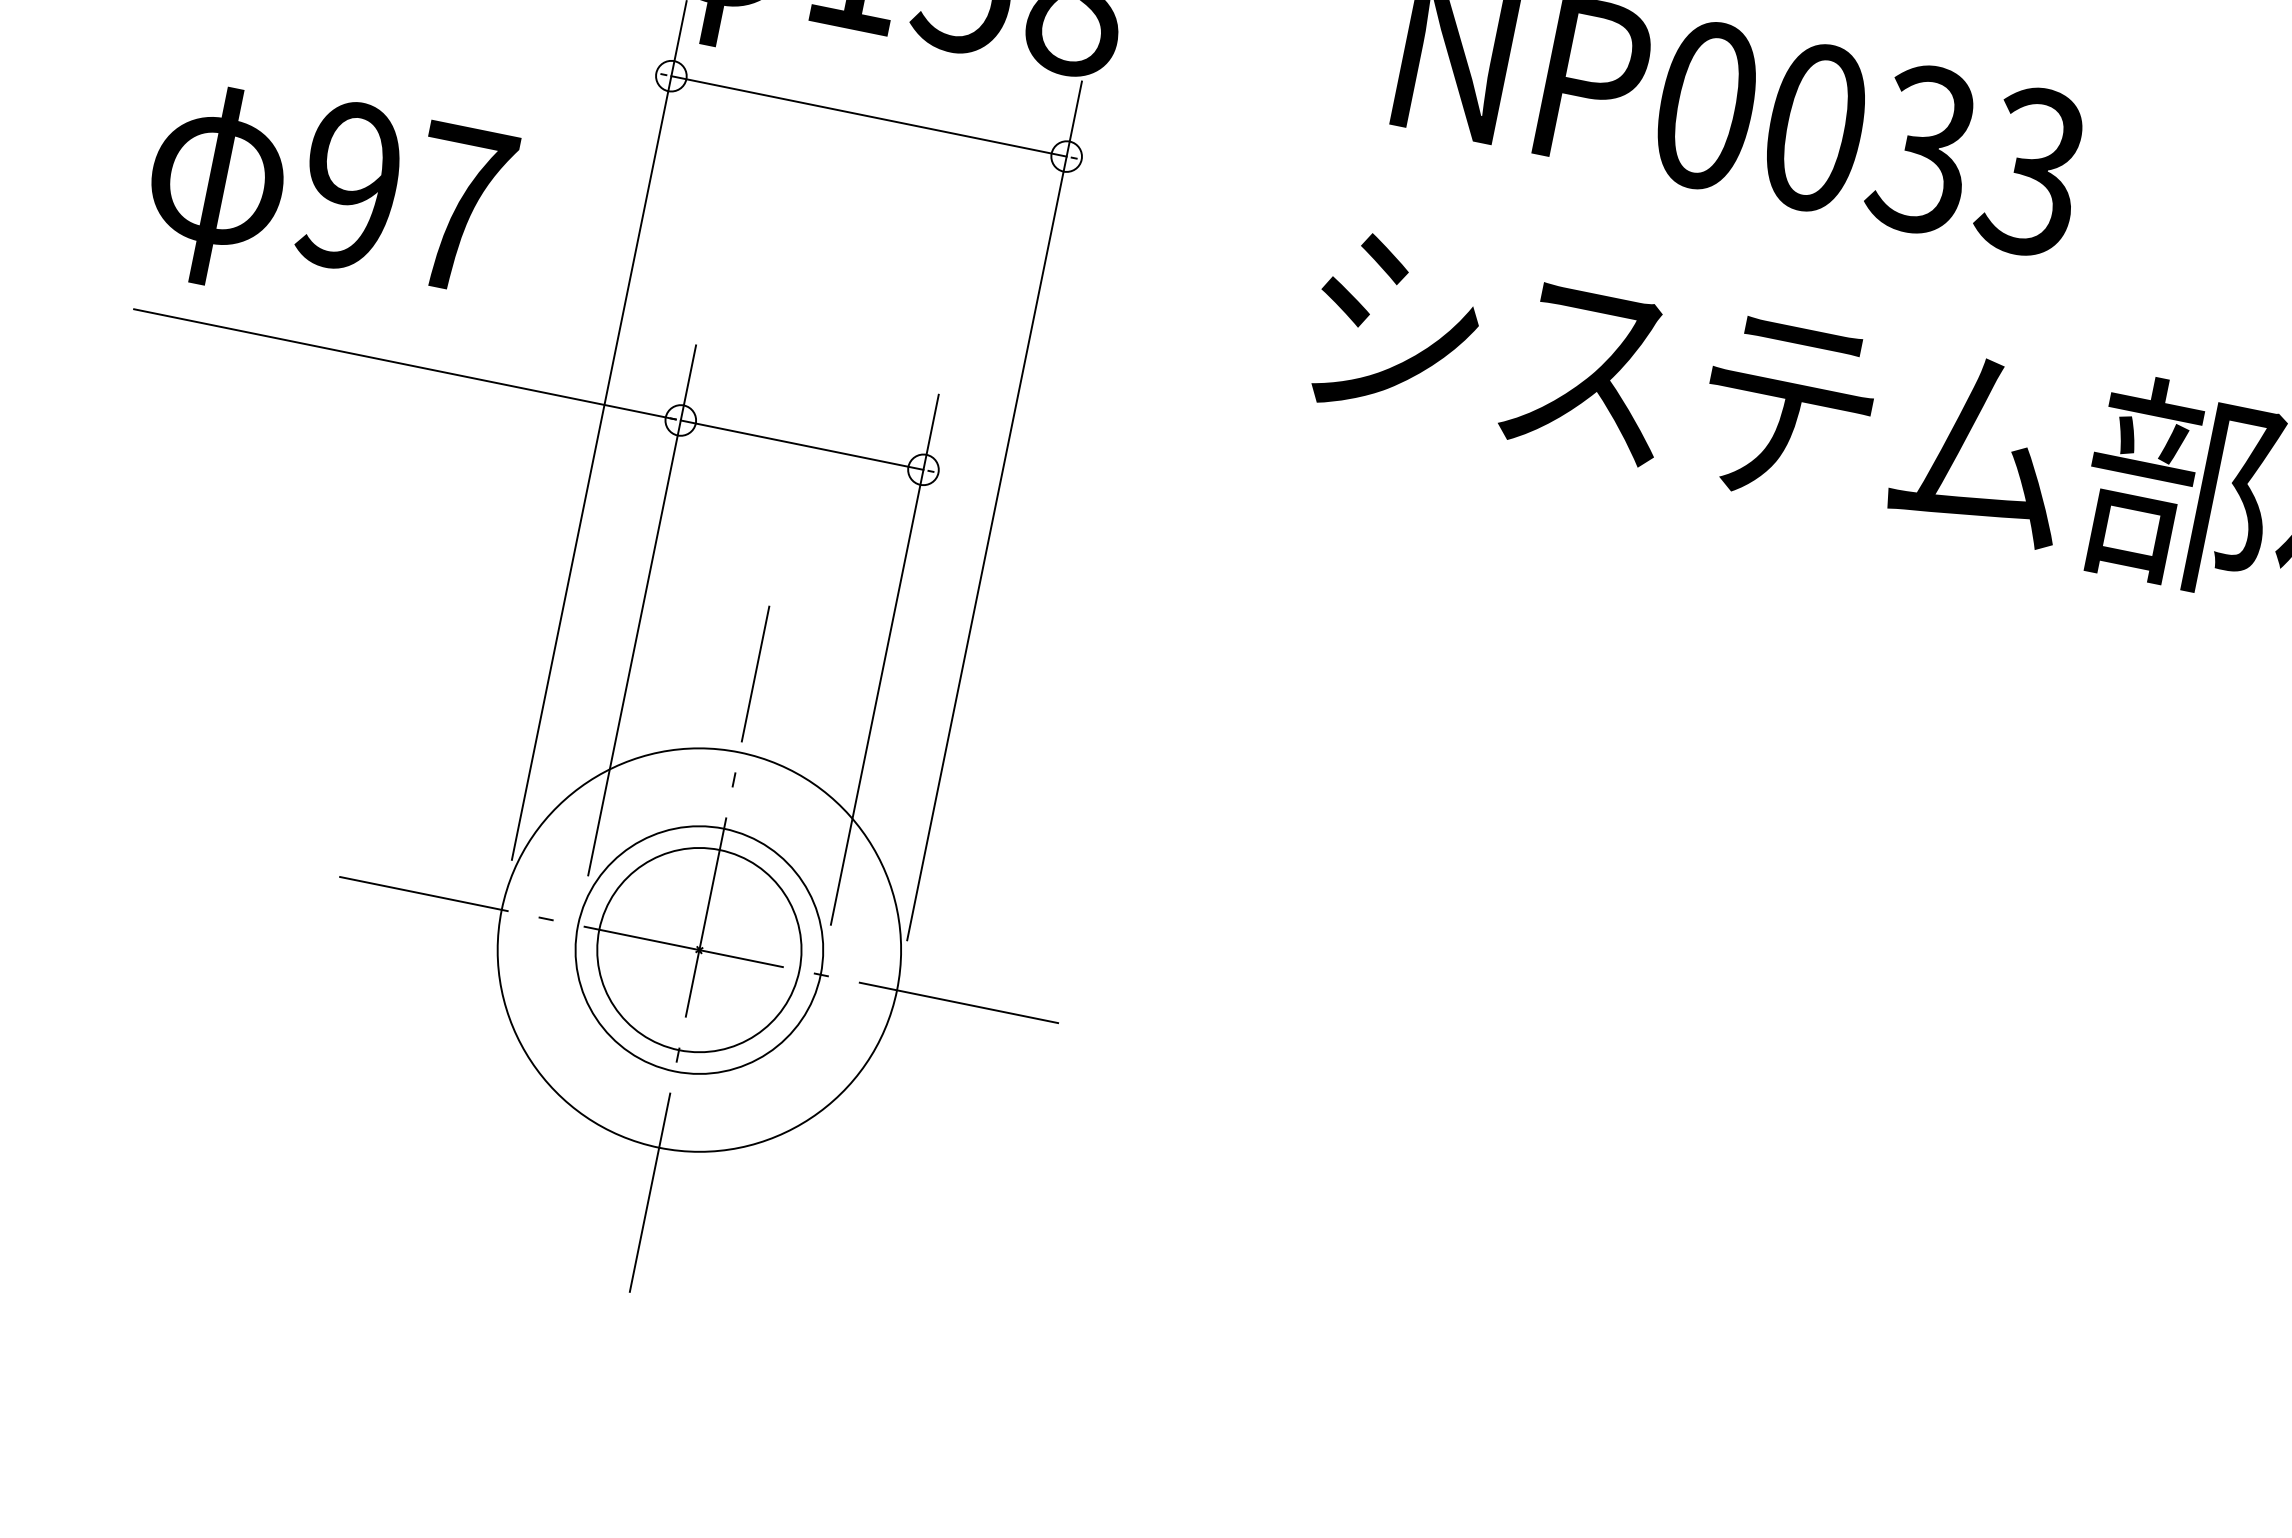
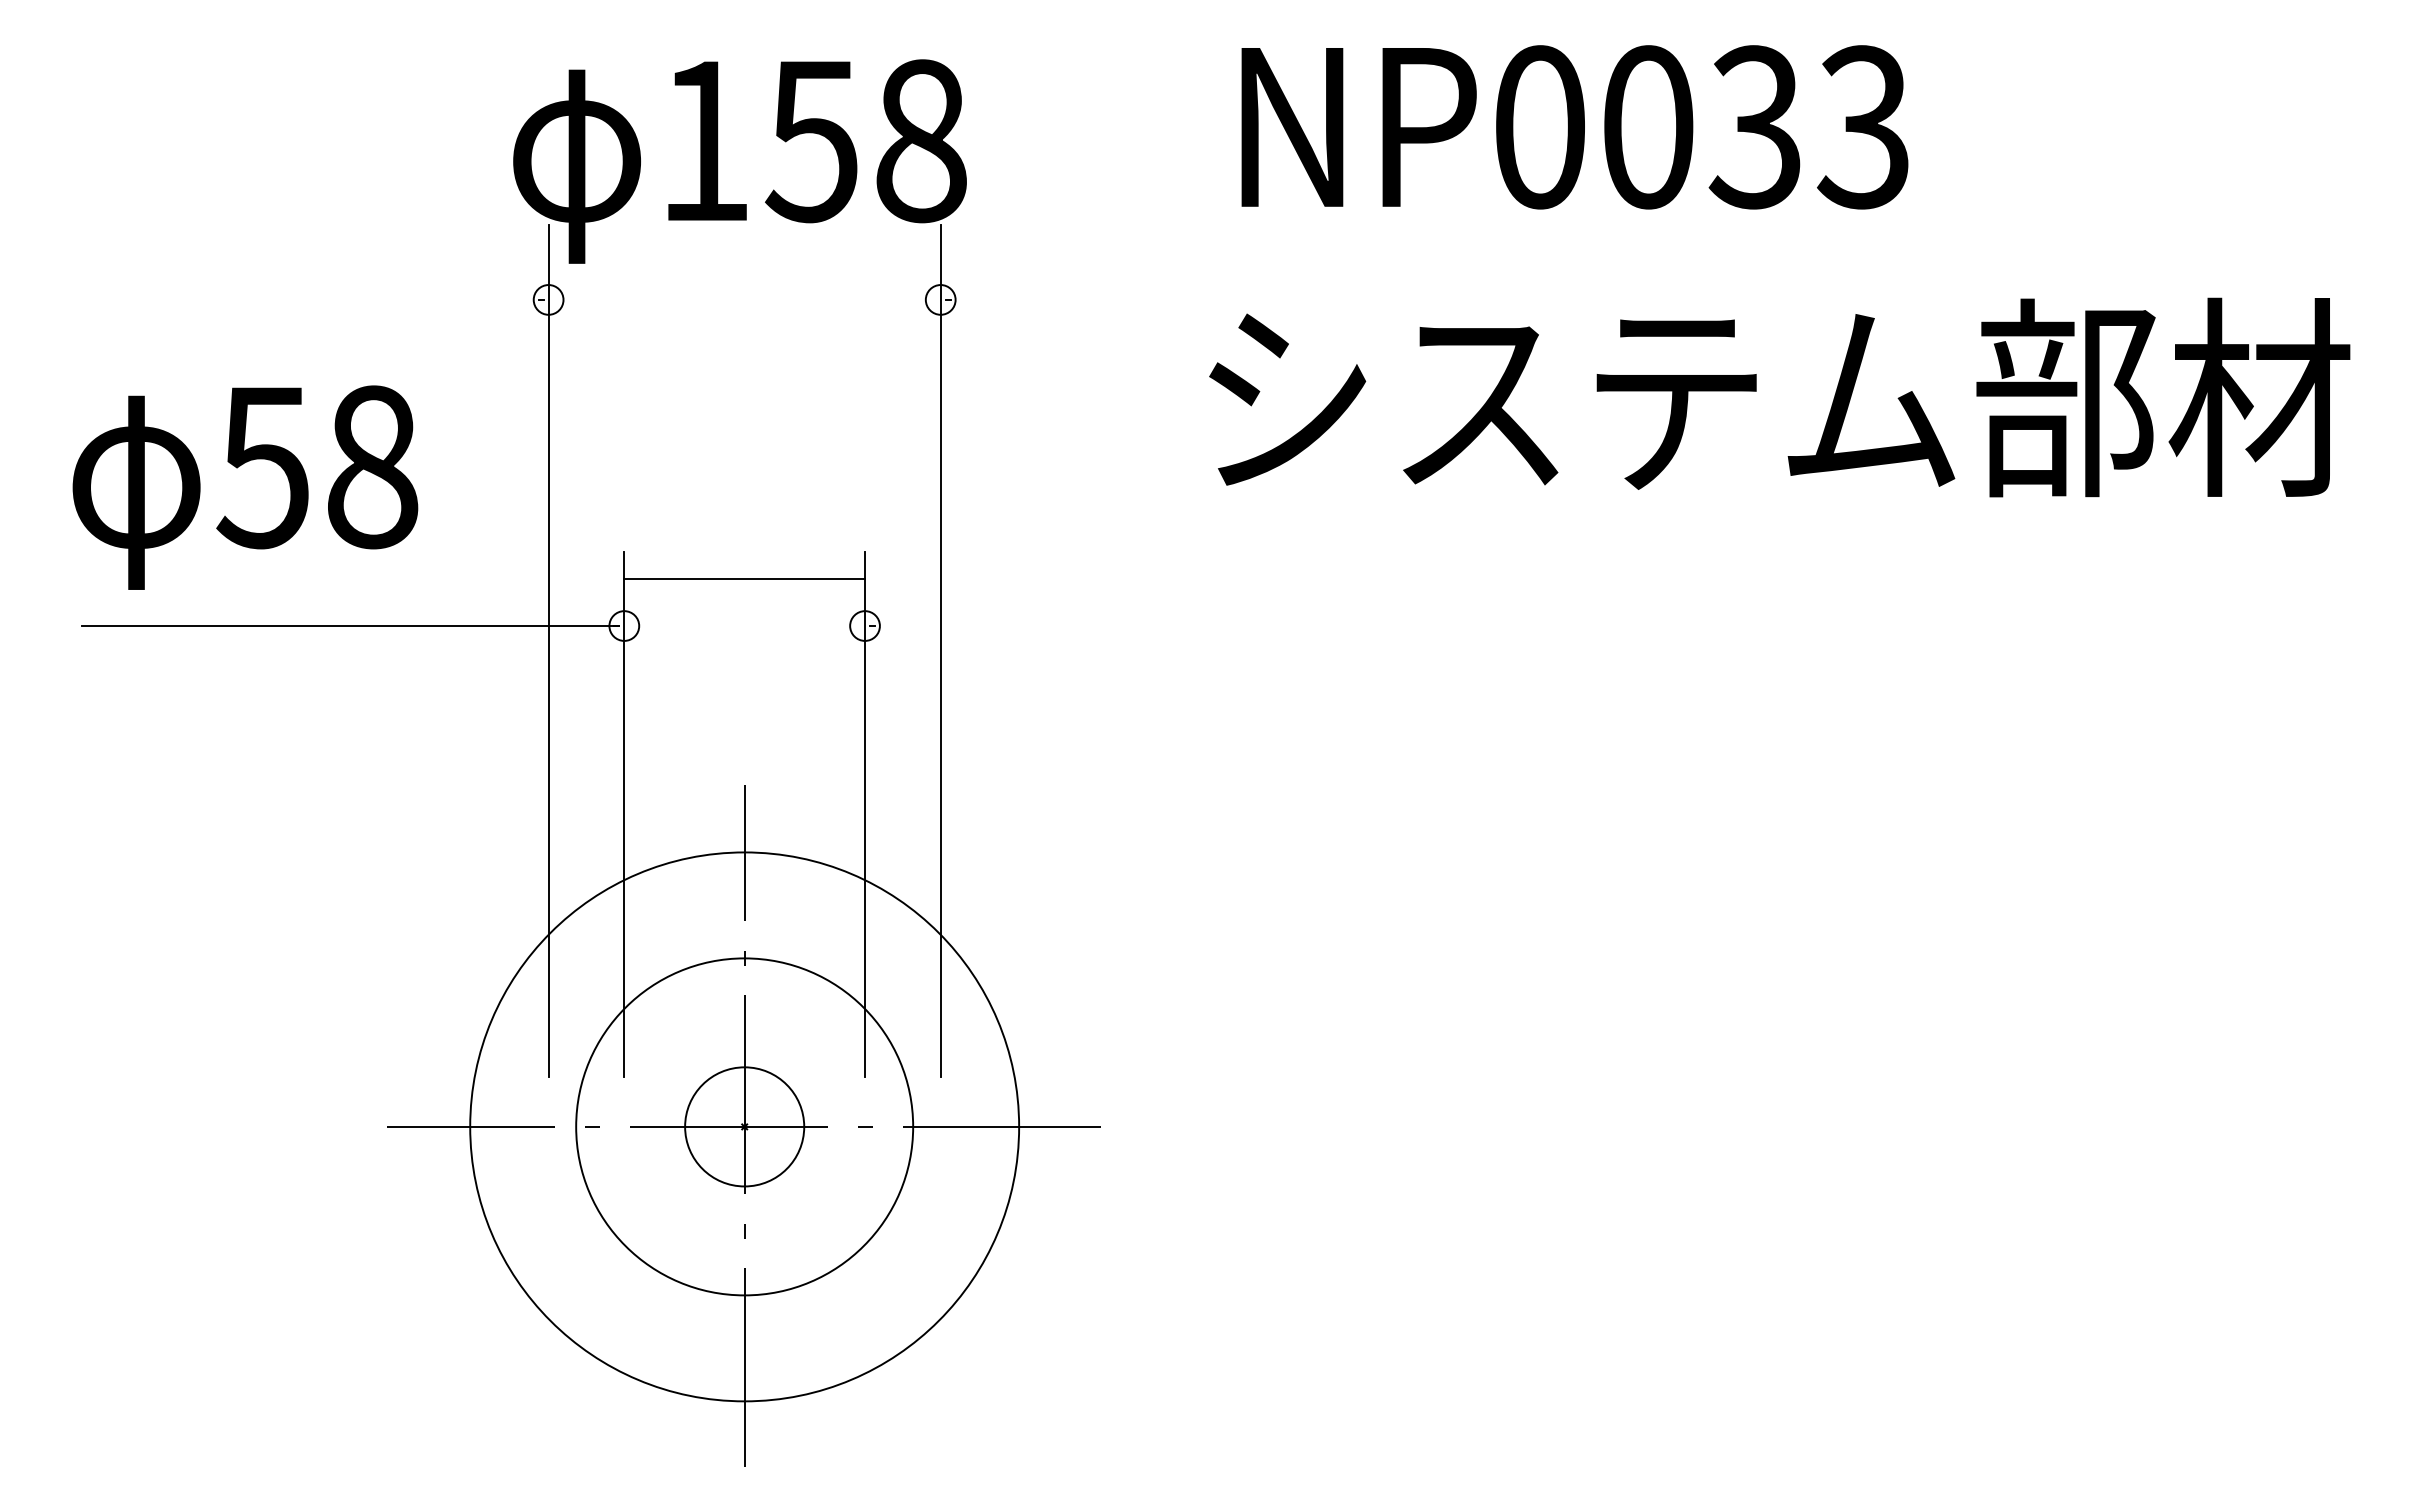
line: (868, 115) -> (744, 299), removed
text: (403, 197) -> (317, 467), 97 -> 58
line: (801, 445) -> (744, 579), moved
circle: (699, 949) -> (744, 1126), size x0.6
circle: (699, 949) -> (744, 1126), size x1.4
circle: (699, 949) -> (744, 1126), size x1.4

